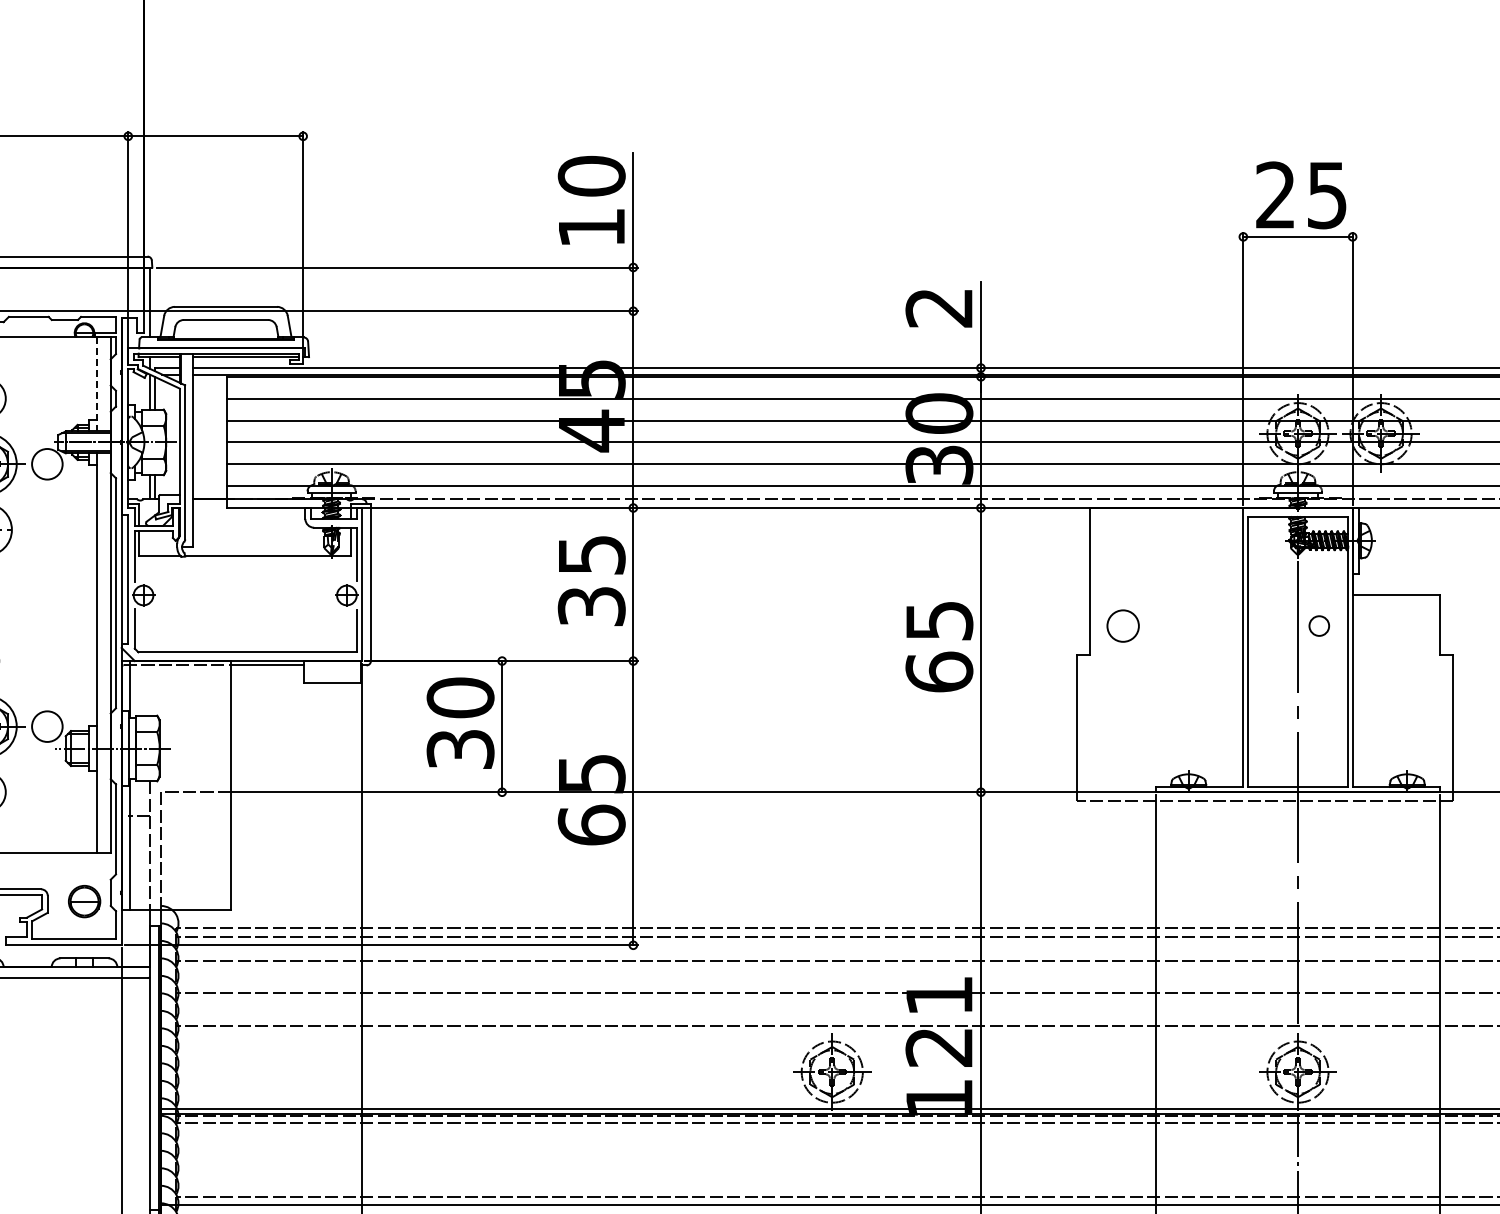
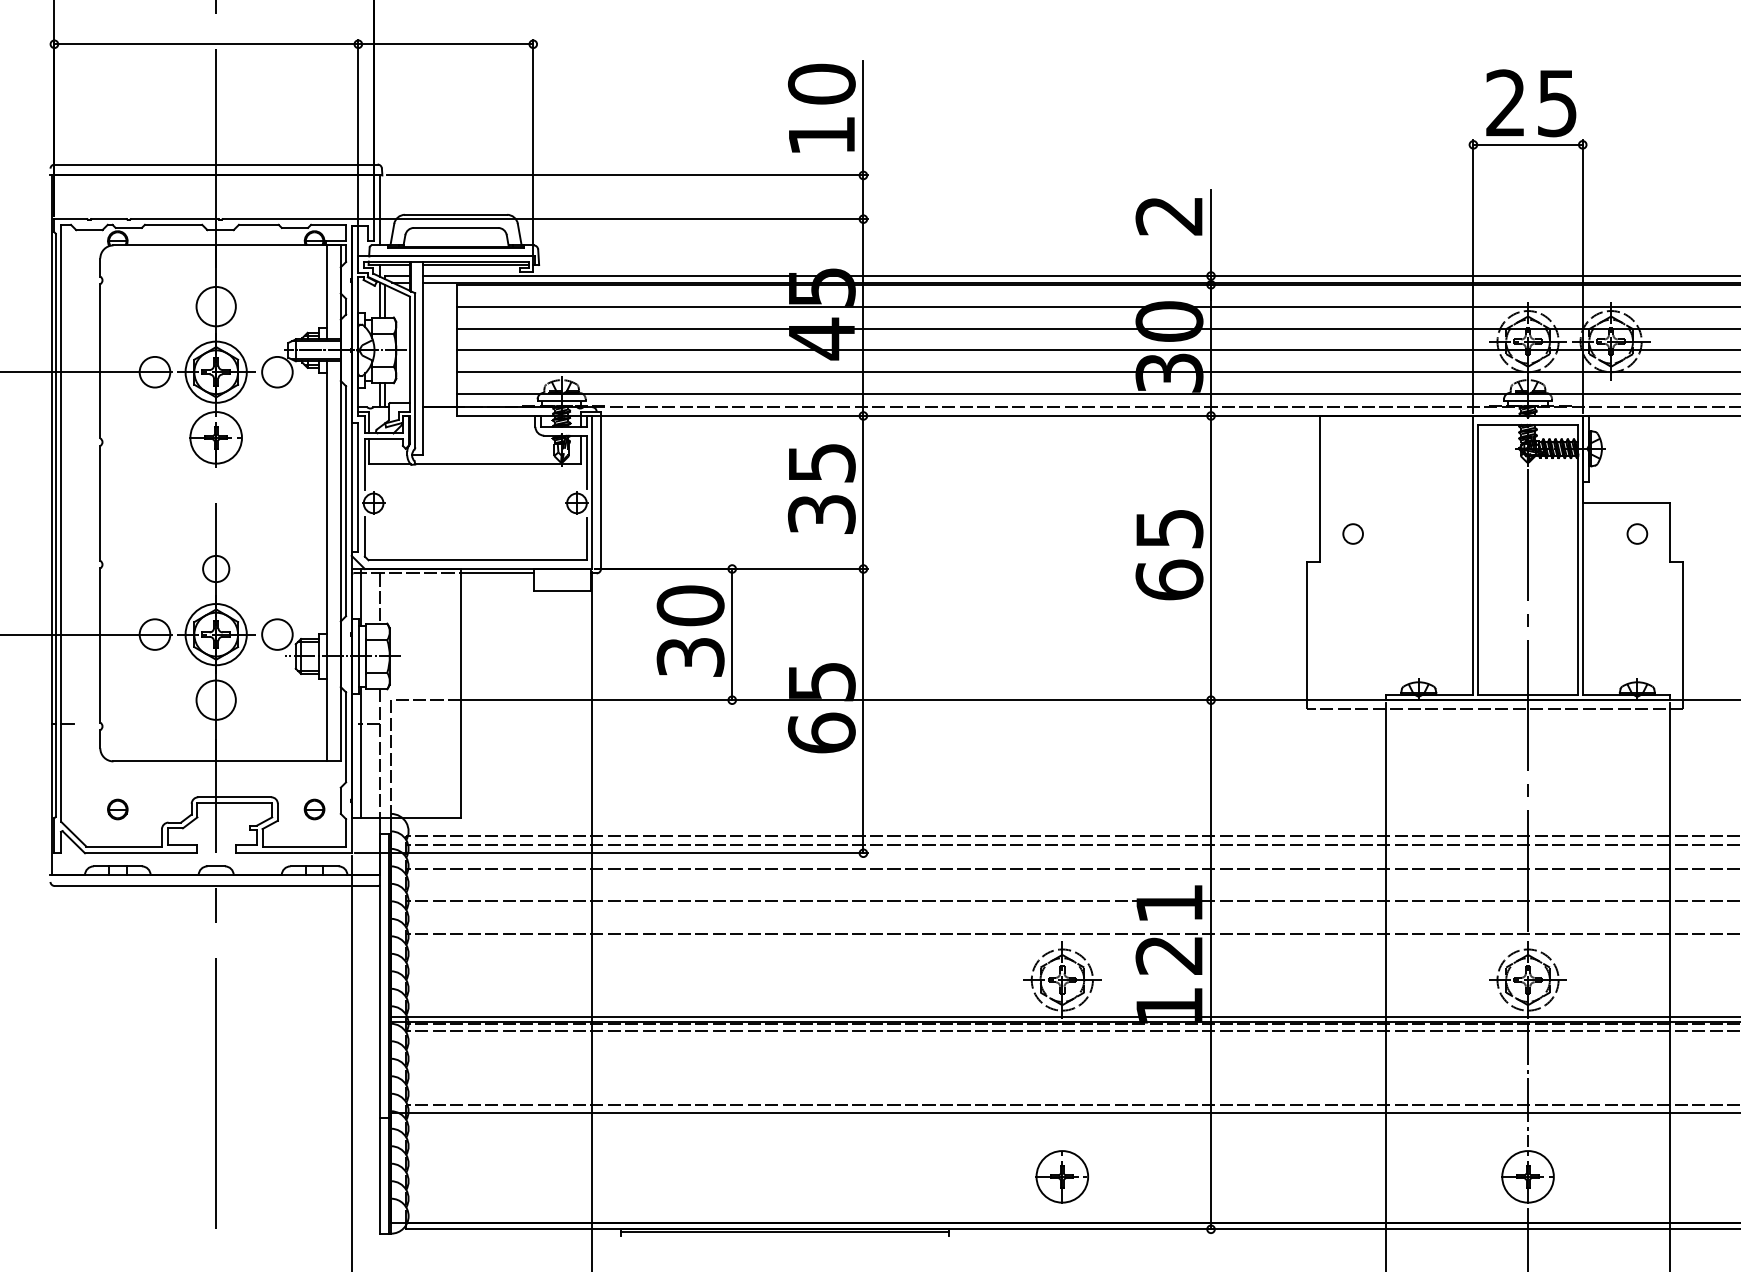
line: (96, 384) -> (326, 292), dashed -> solid
circle: (1122, 625) -> (1352, 533), size x0.62
circle: (1319, 625) -> (1637, 533), moved
line: (150, 690) -> (380, 598), added
part: (84, 901) -> (314, 809), size x0.62

